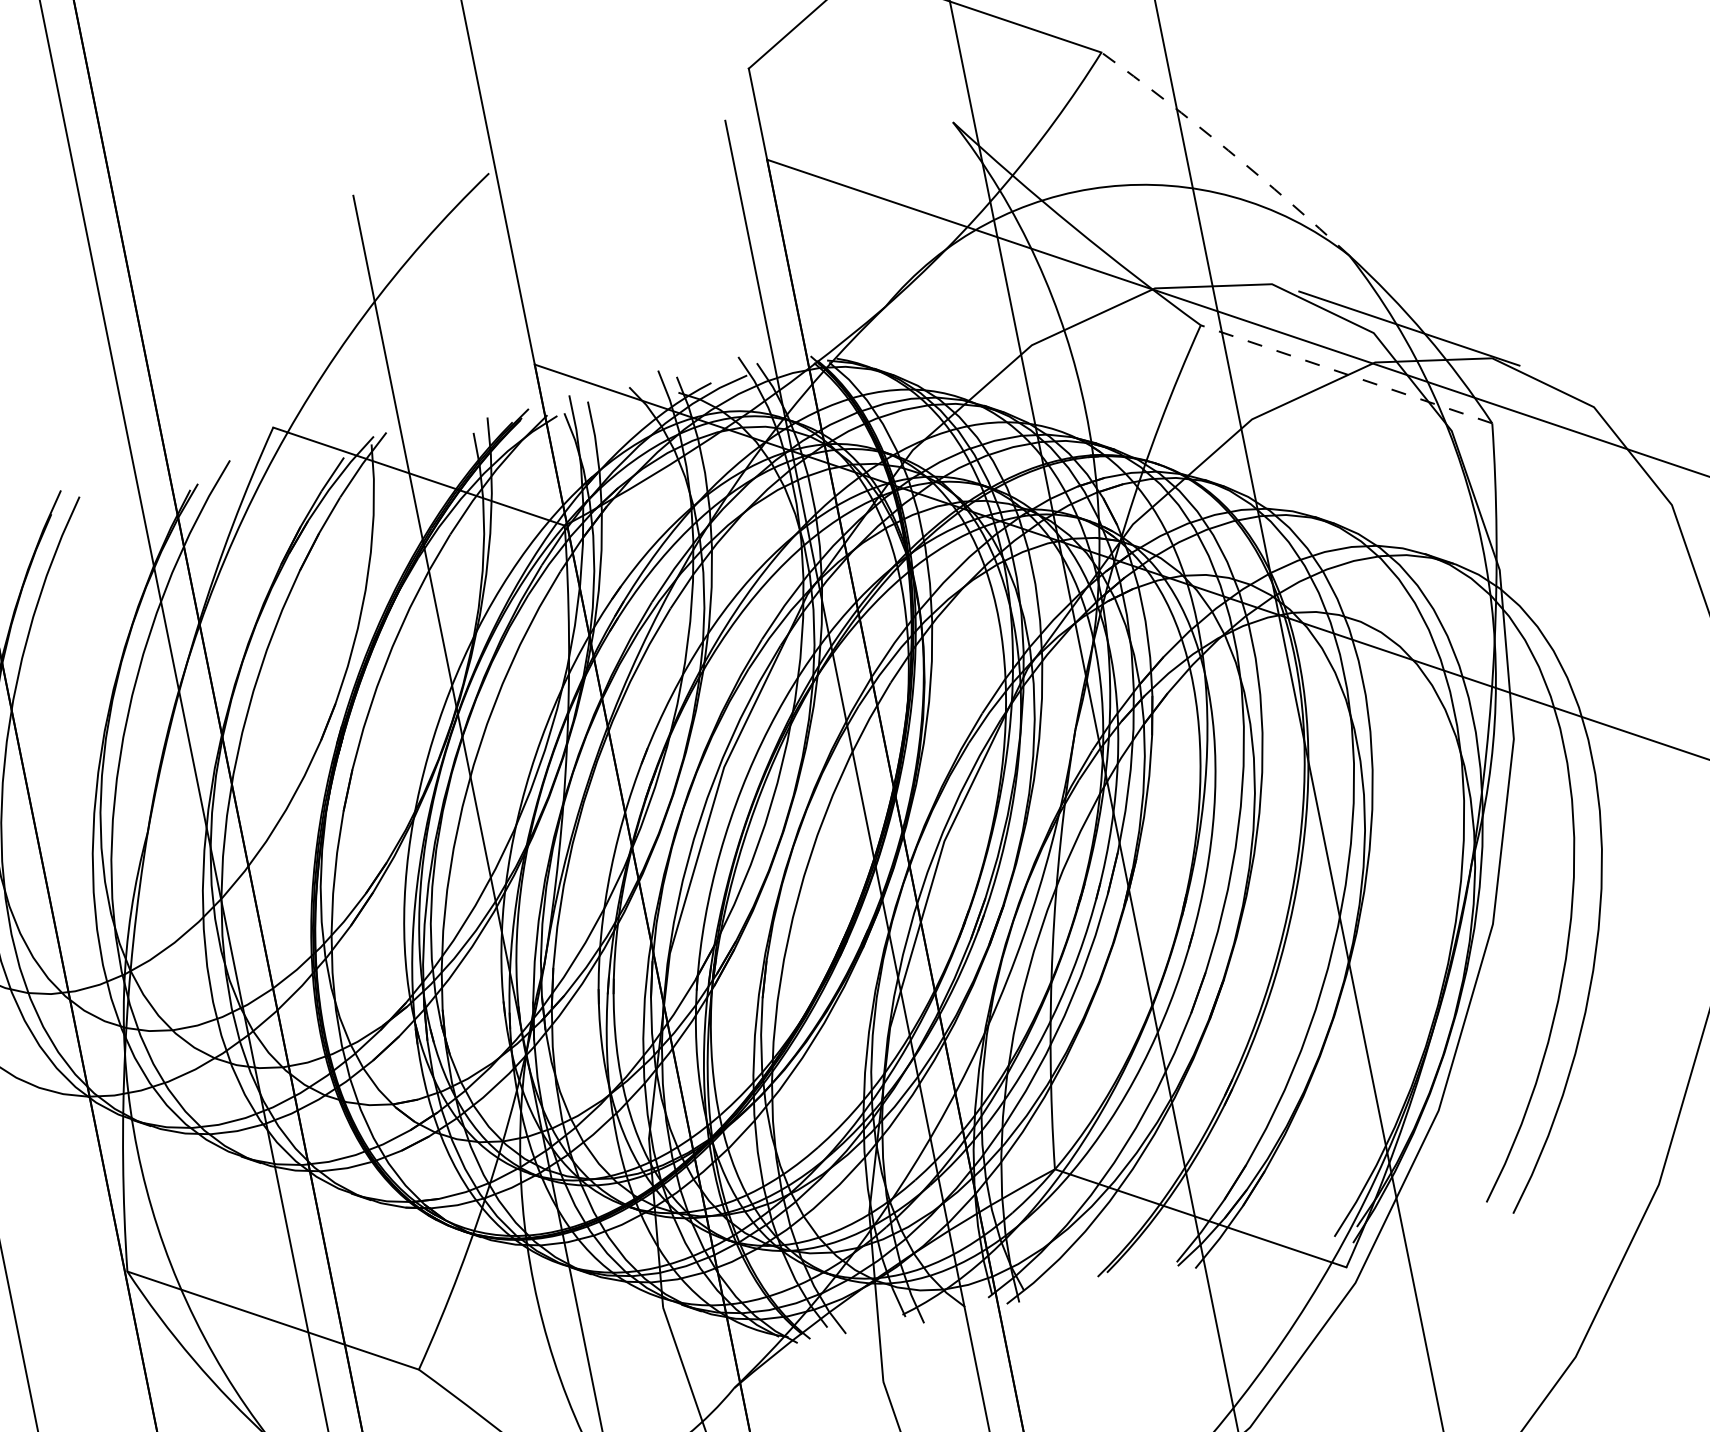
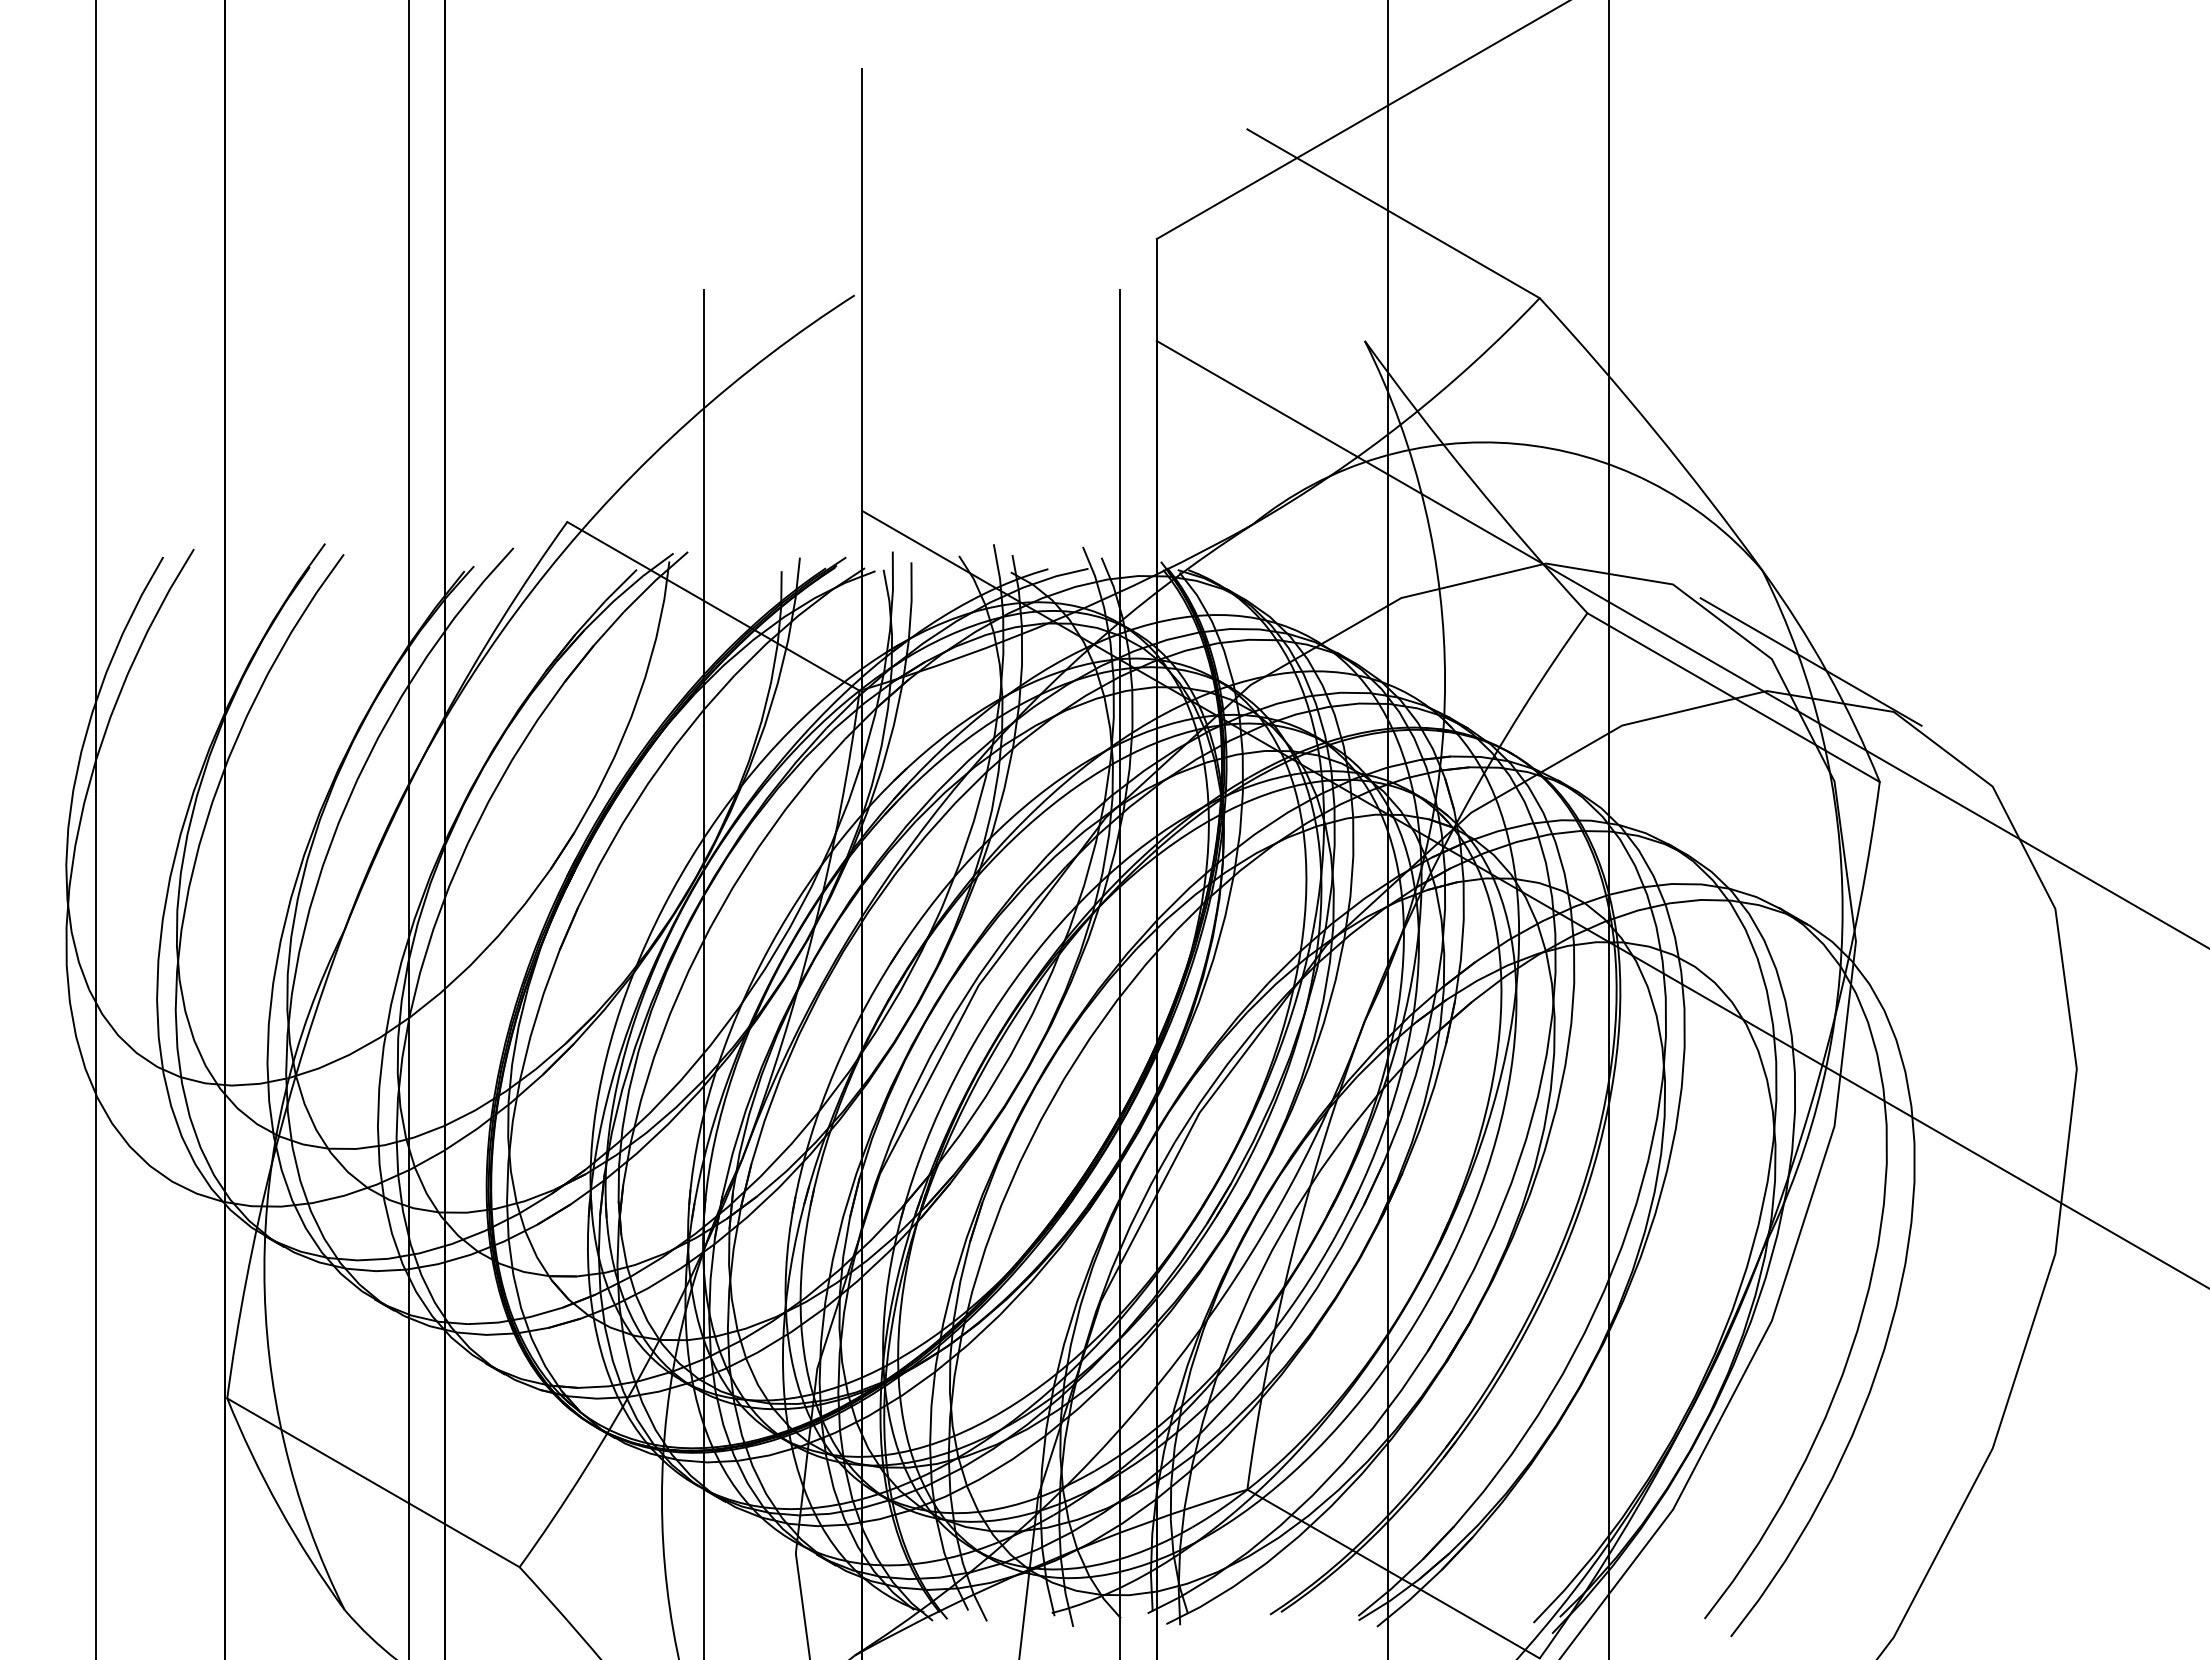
arc: (1227, 150) -> (1654, 431), dashed -> solid
line: (1346, 374) -> (1733, 697), dashed -> solid

